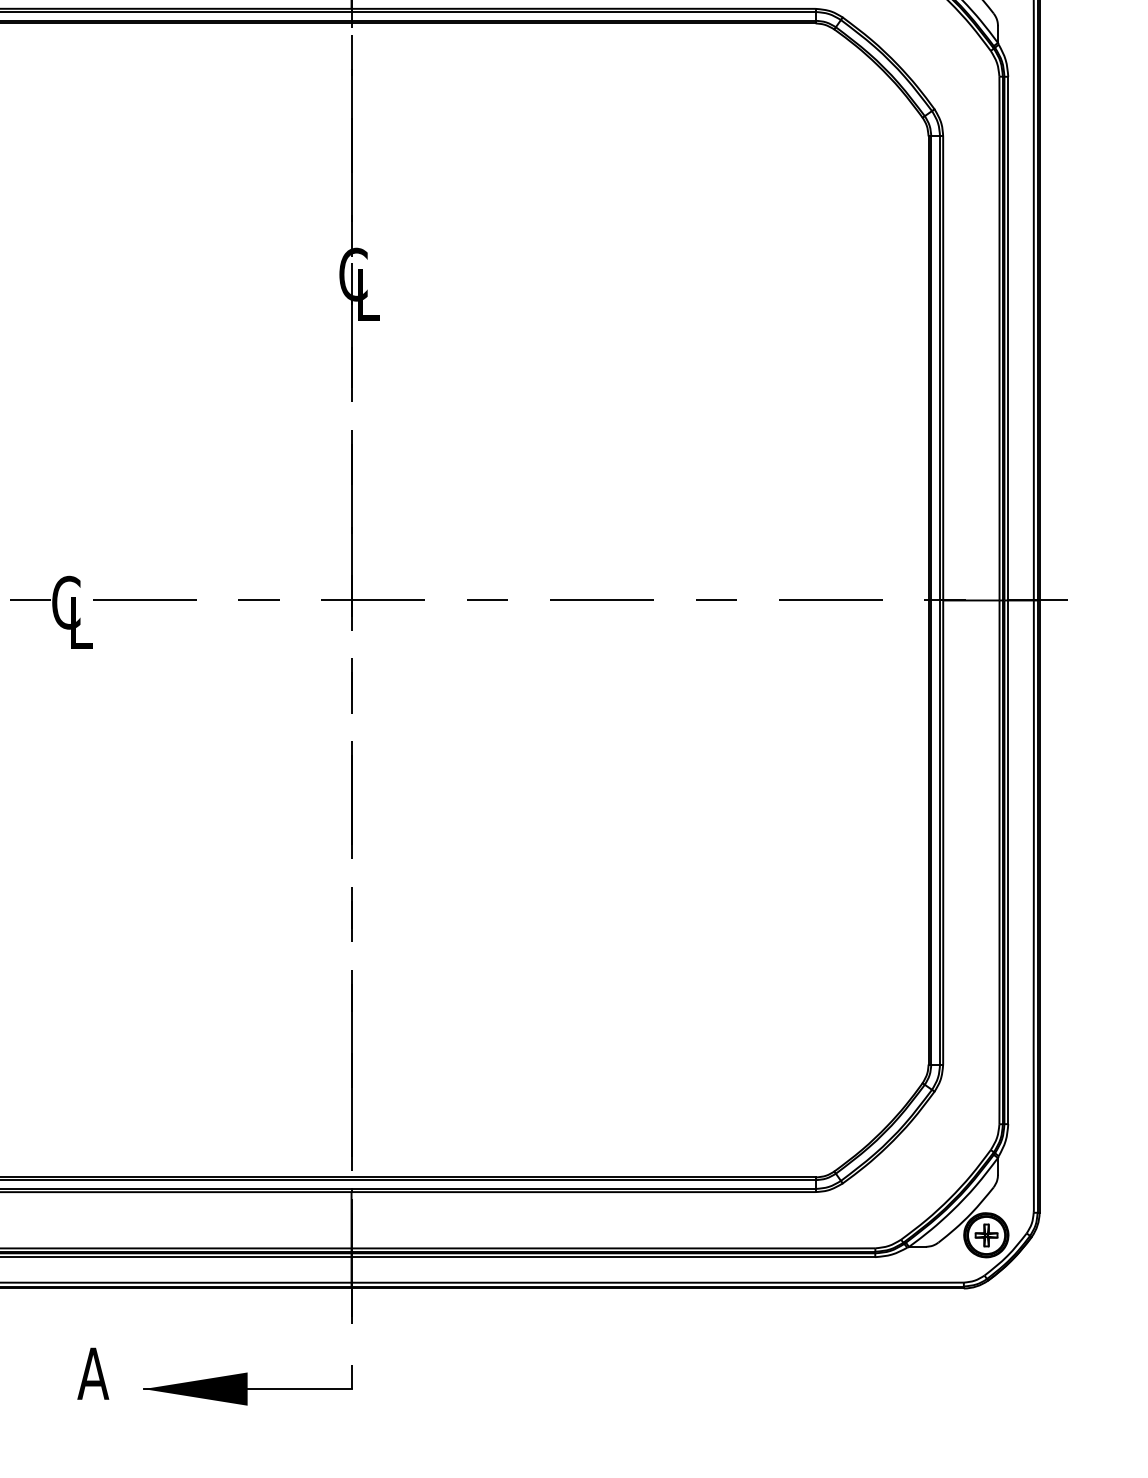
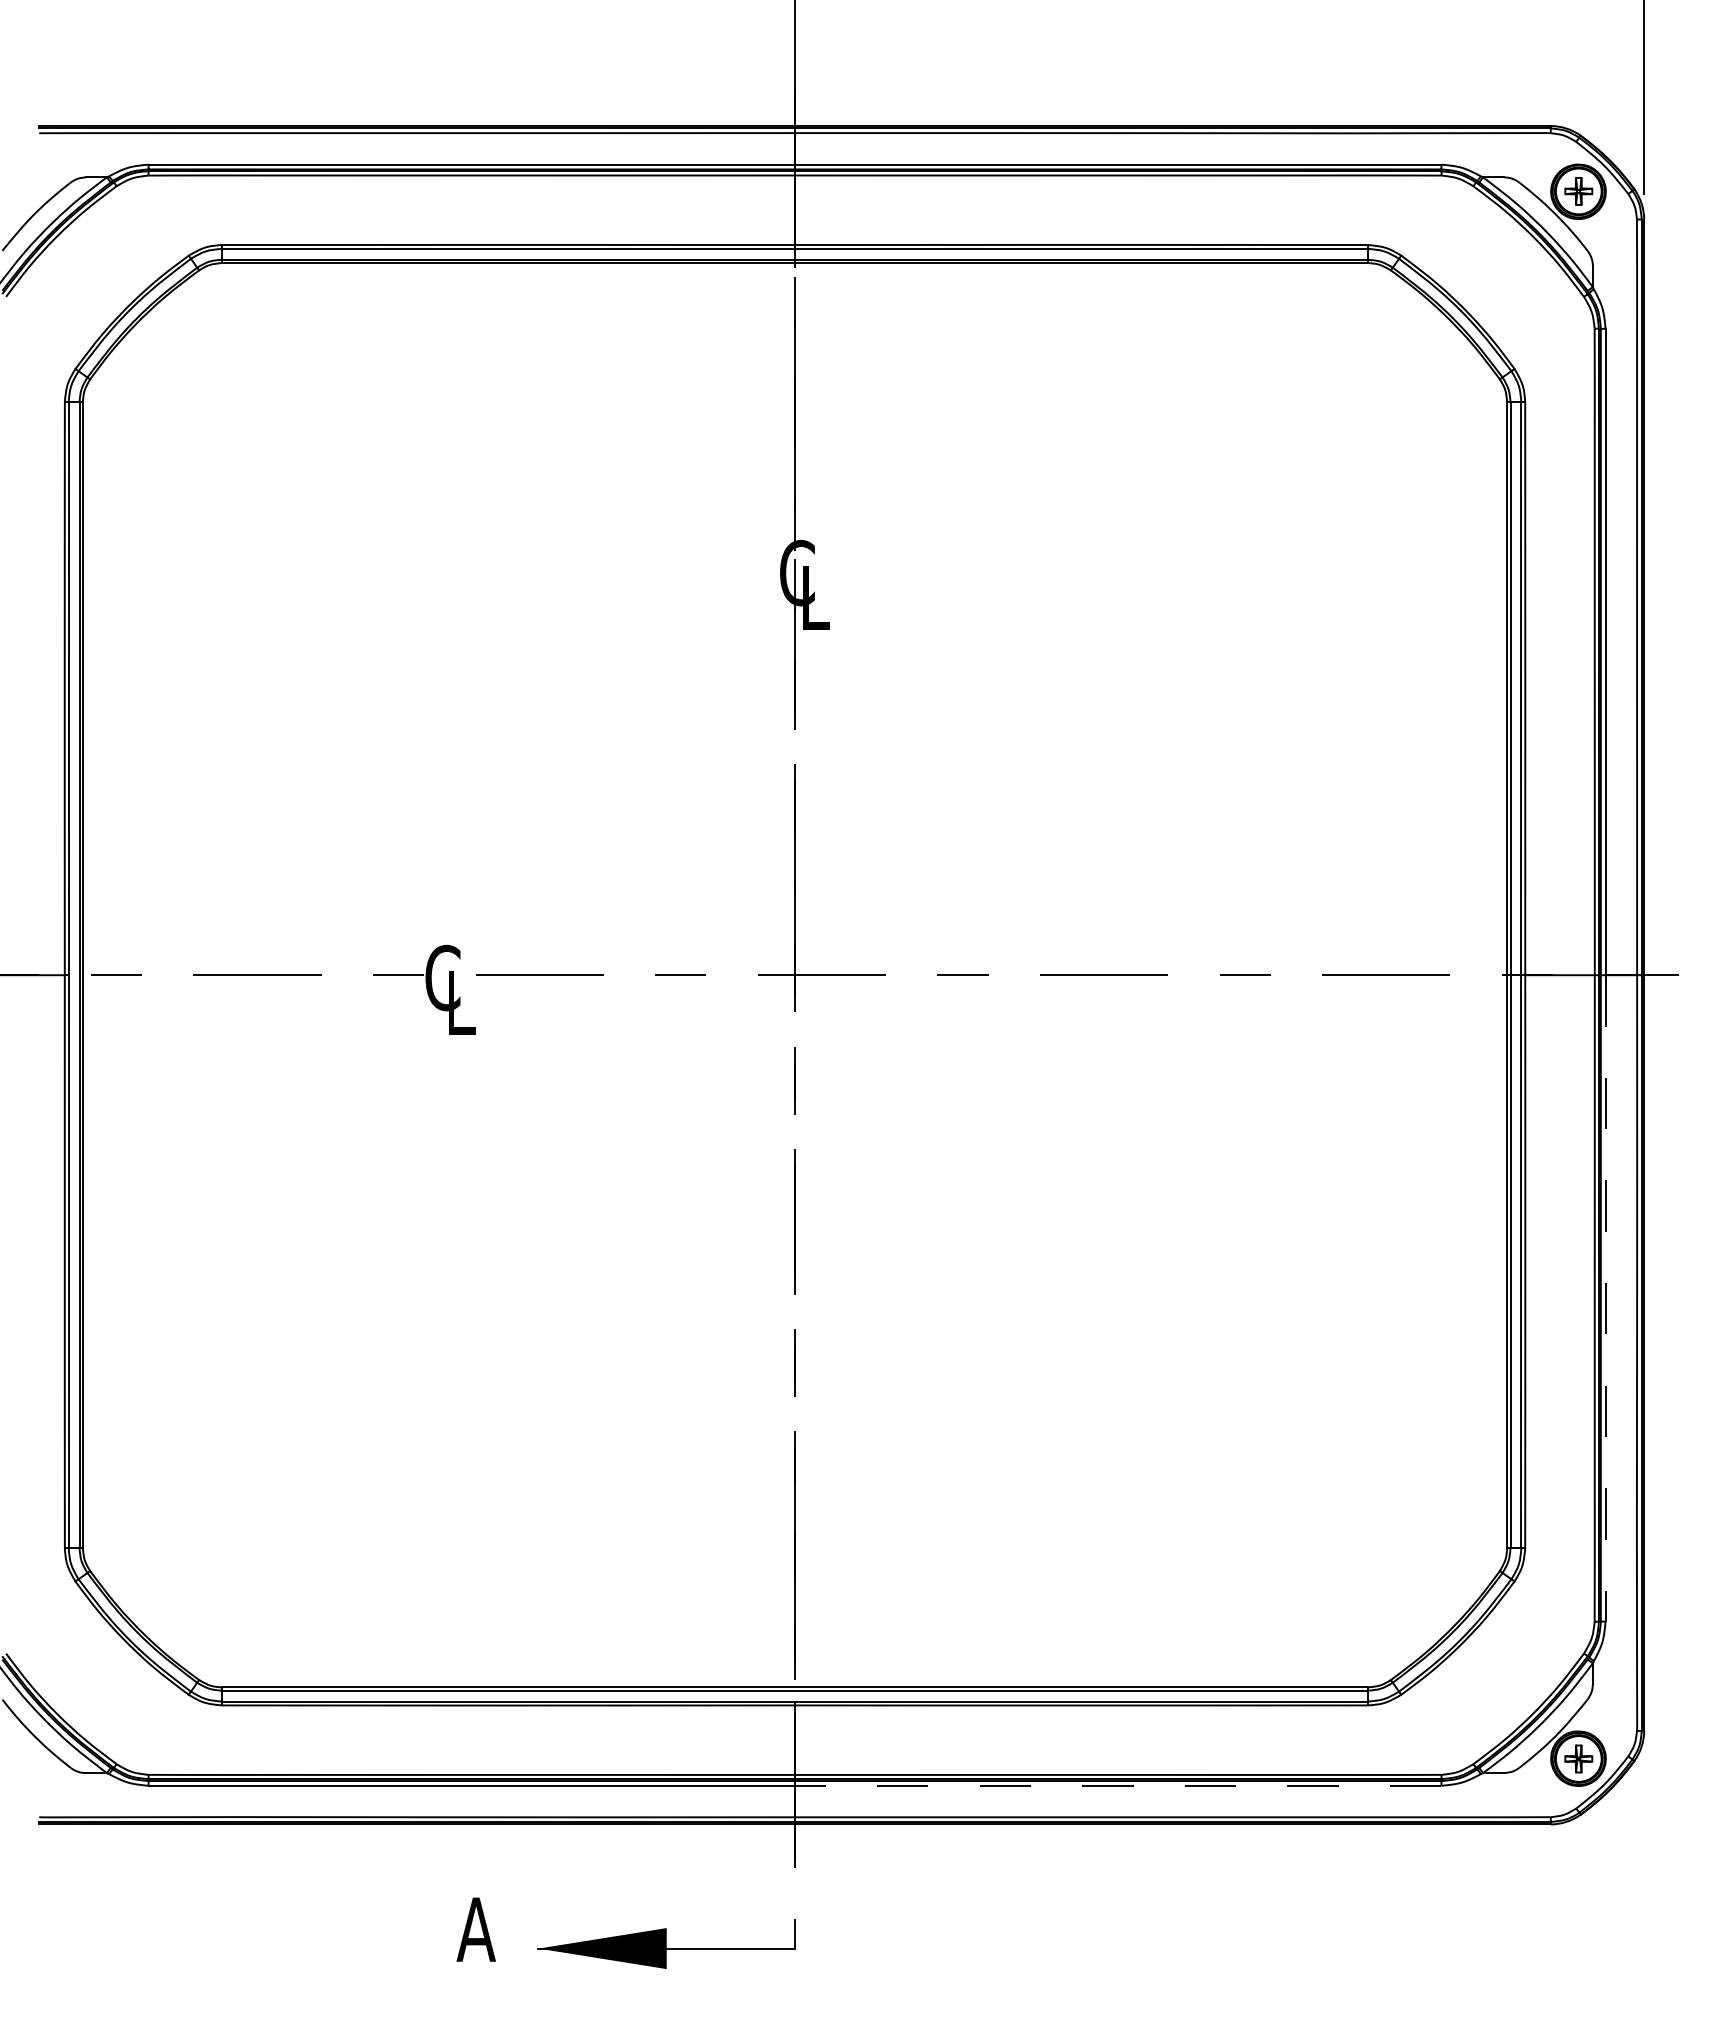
line: (1008, 862) -> (1605, 1298), solid -> dashed
line: (612, 1256) -> (1117, 1785), solid -> dashed

